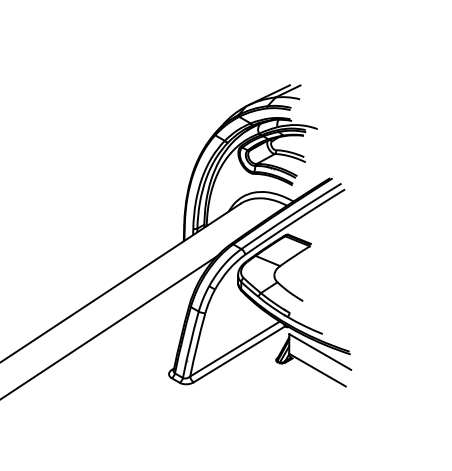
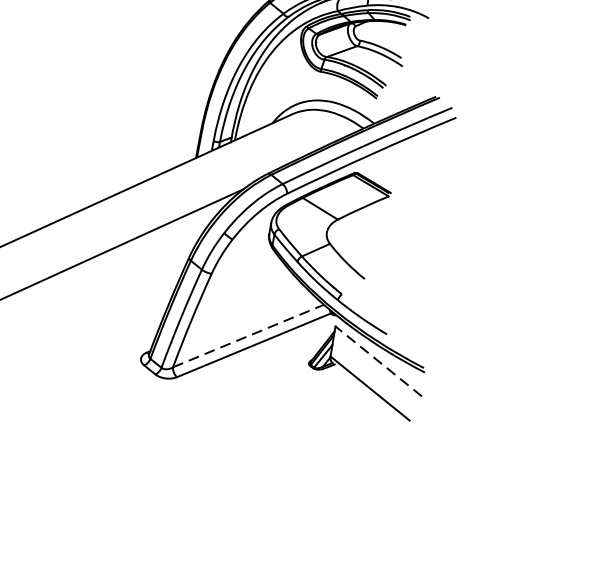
line: (235, 349) -> (249, 336), solid -> dashed
line: (320, 352) -> (378, 362), solid -> dashed

